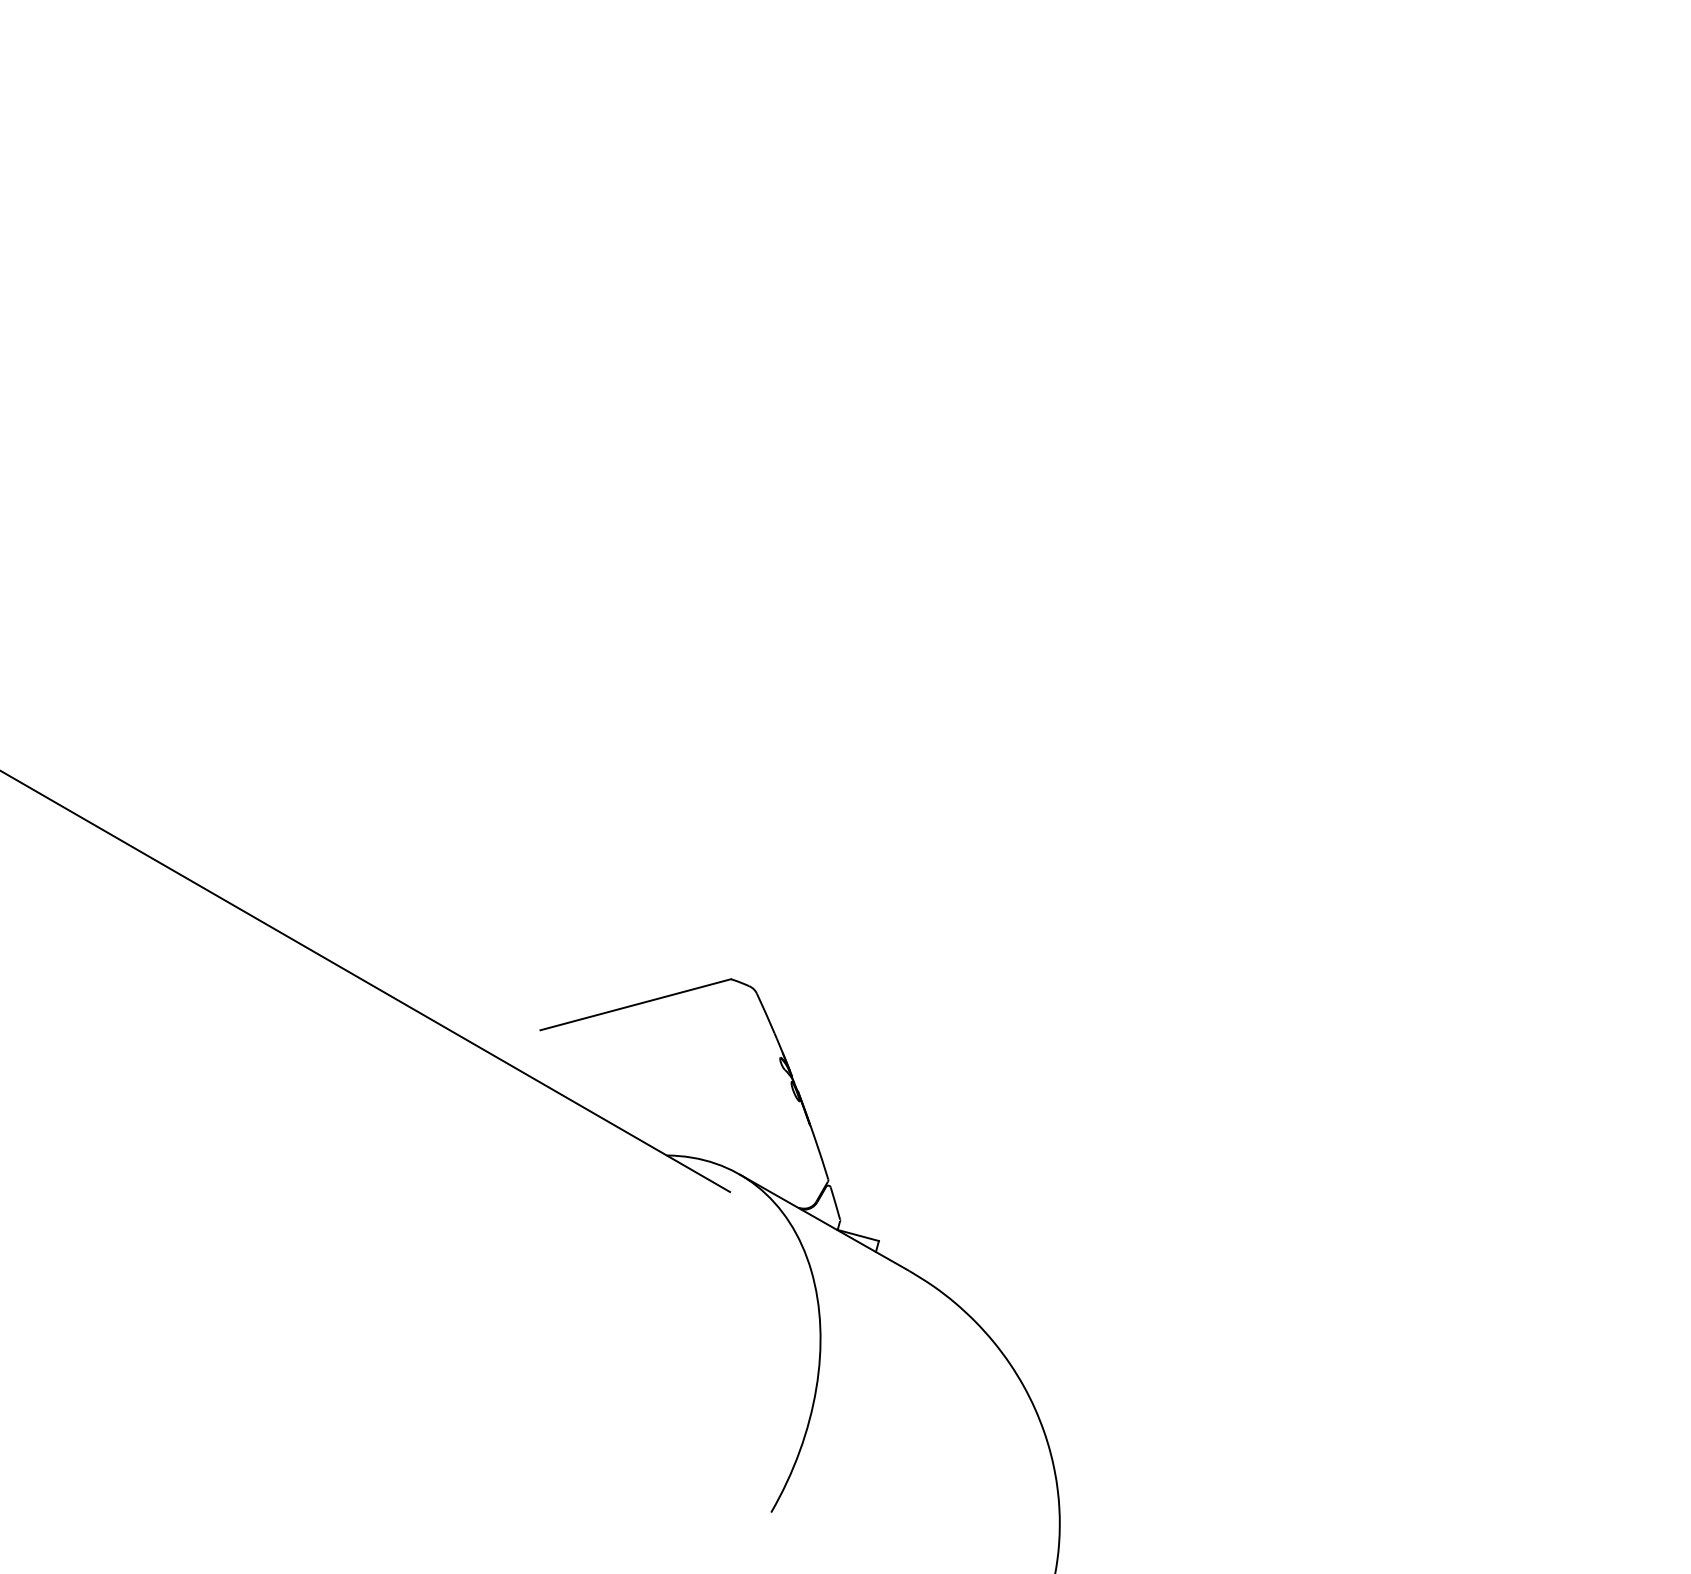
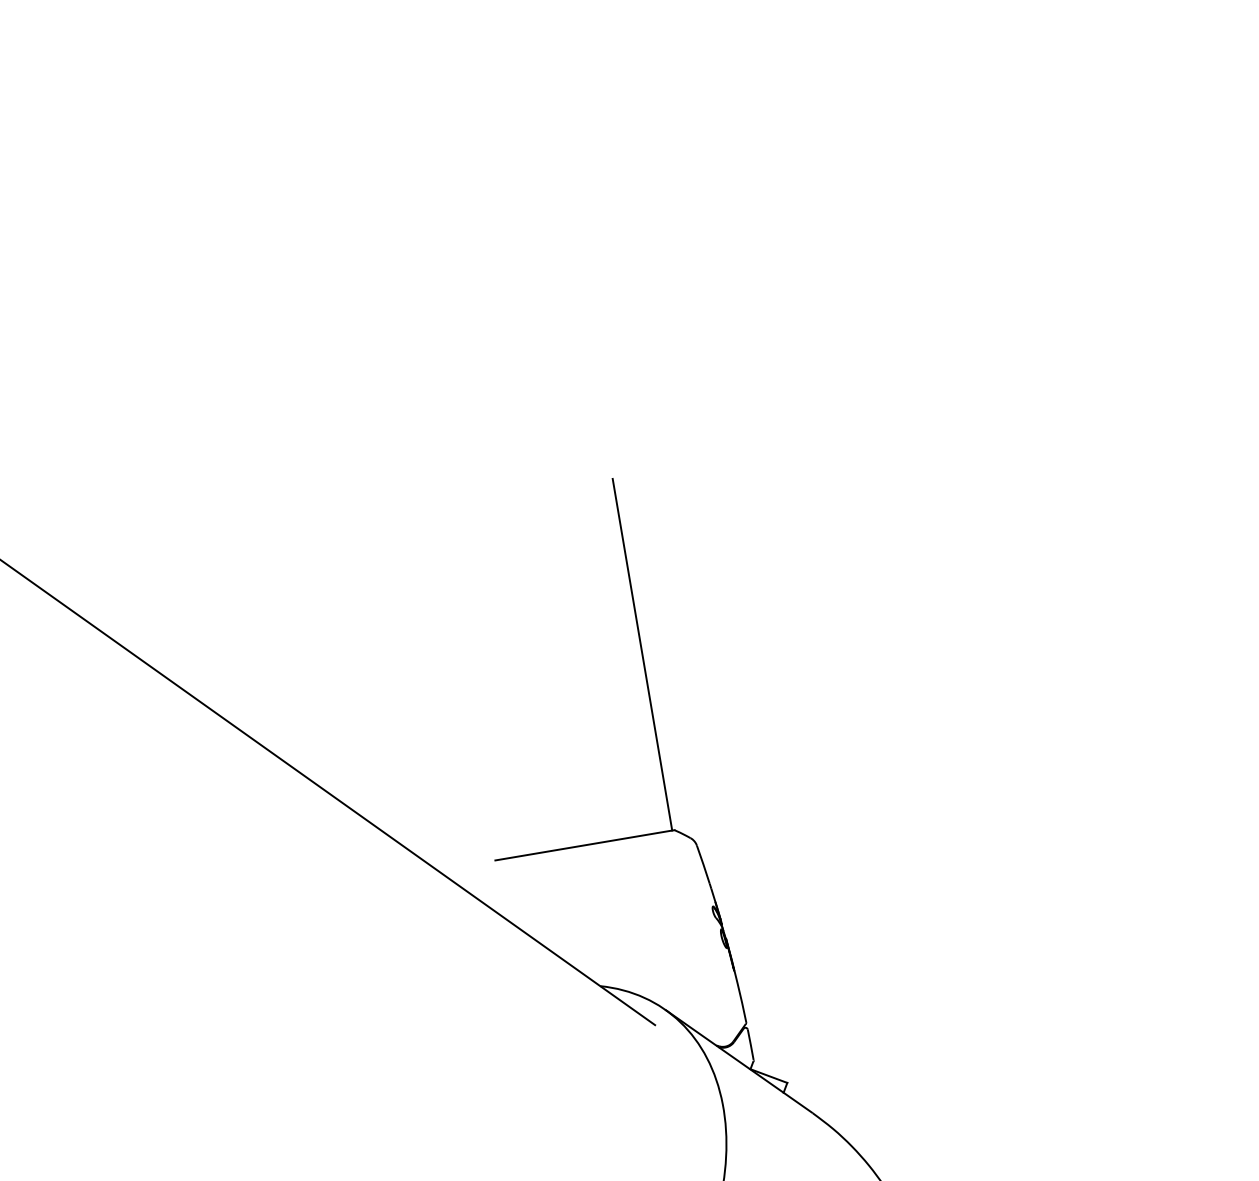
line: (678, 792) -> (642, 654), added

